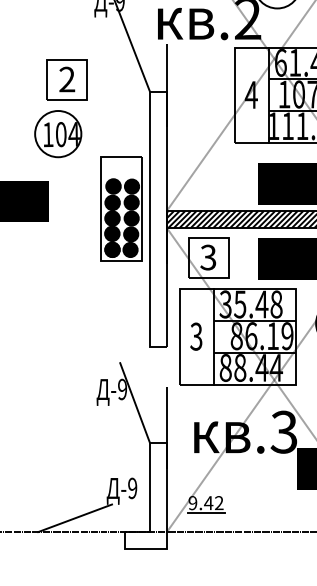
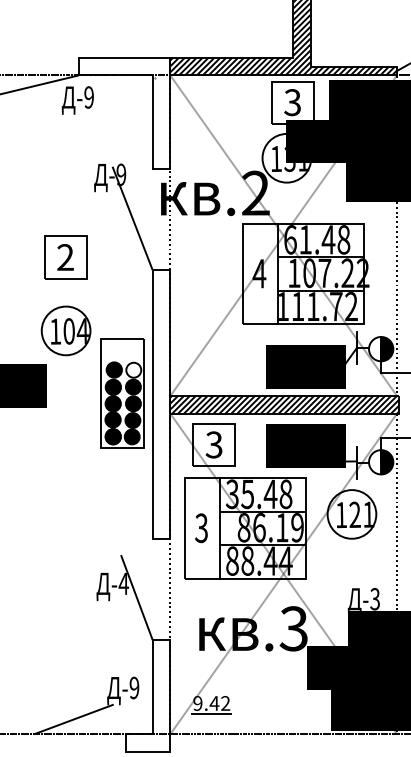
part: (57, 133) -> (65, 330), moved
fill: (131, 185) -> (133, 369), removed
text: (122, 389) -> (123, 583), -9 -> -4

